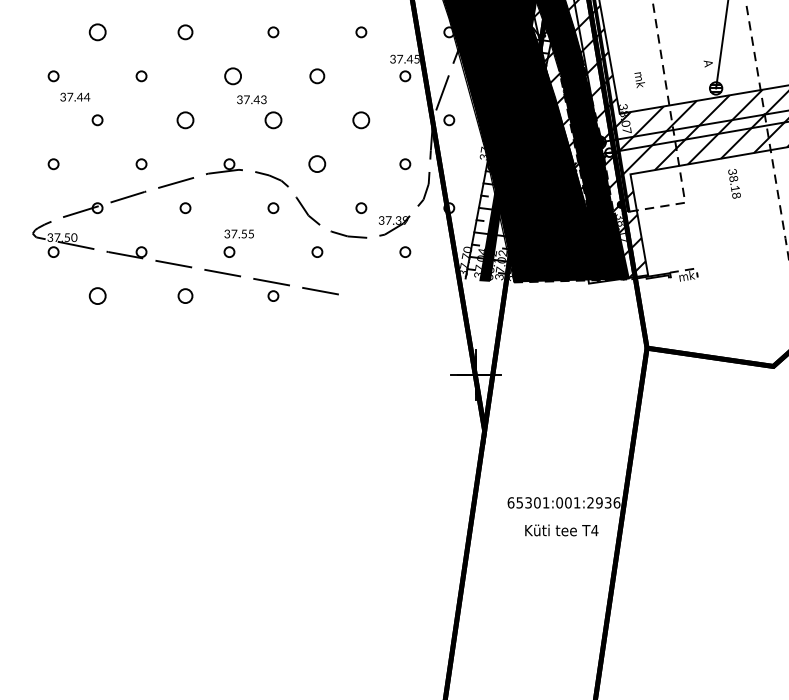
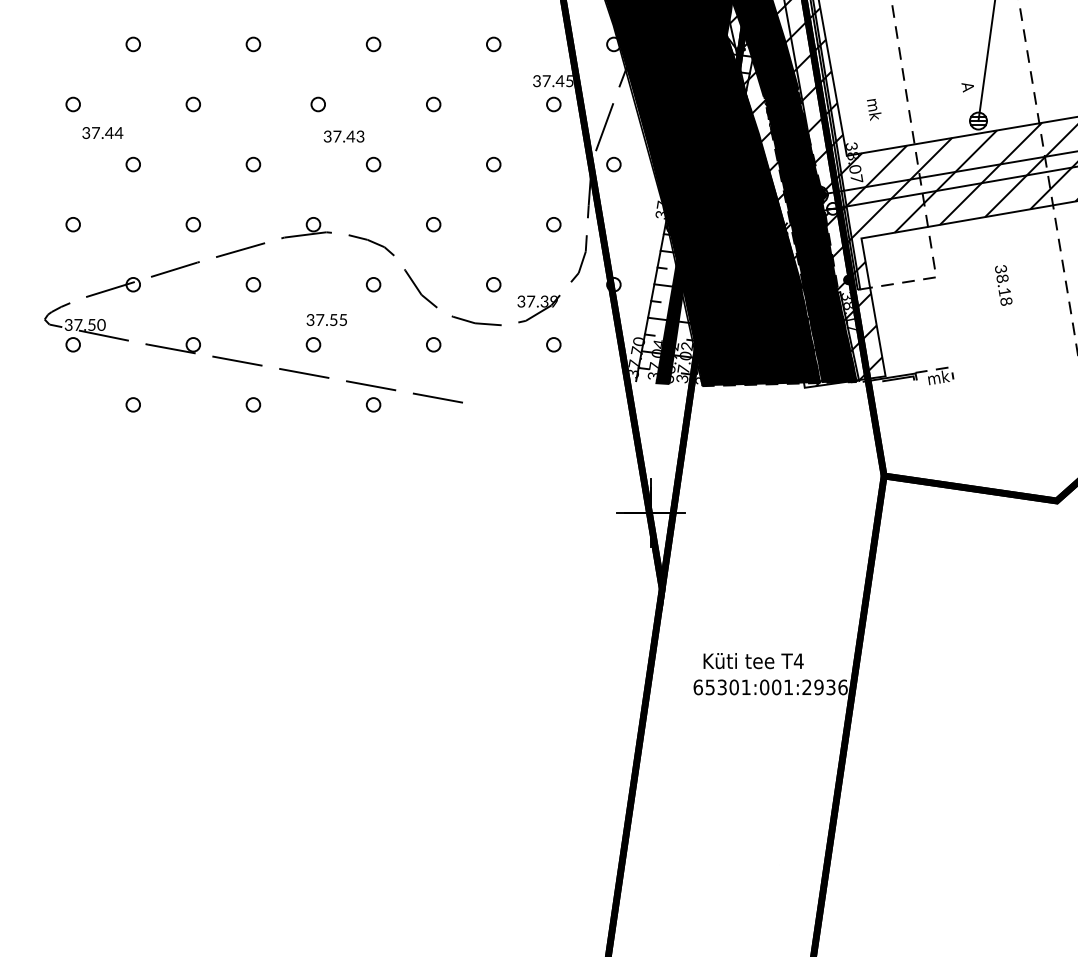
part: (97, 32) -> (132, 44), size x0.62
part: (185, 32) -> (253, 44), size x0.71
part: (232, 76) -> (317, 104), size x0.62
part: (317, 76) -> (433, 104), size x0.71
part: (185, 120) -> (253, 164), size x0.62
part: (273, 120) -> (373, 164), size x0.62
part: (361, 120) -> (493, 164), size x0.62
part: (317, 164) -> (433, 224), size x0.62
text: (734, 183) -> (1003, 285), moved
part: (97, 295) -> (132, 404), size x0.62
part: (185, 295) -> (253, 404), size x0.71
text: (561, 530) -> (753, 661), moved

